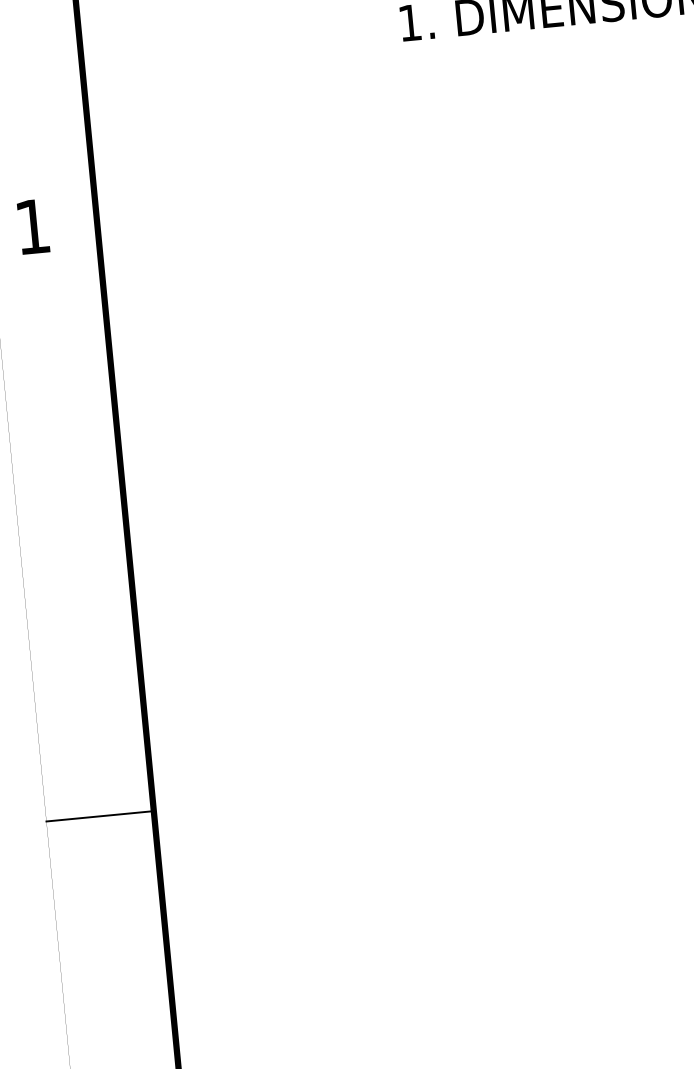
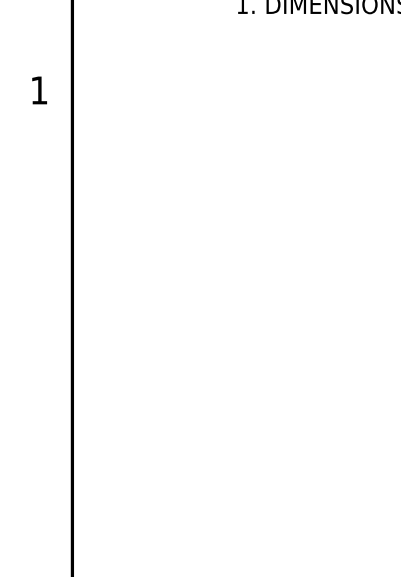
line: (99, 816) -> (44, 395), removed

